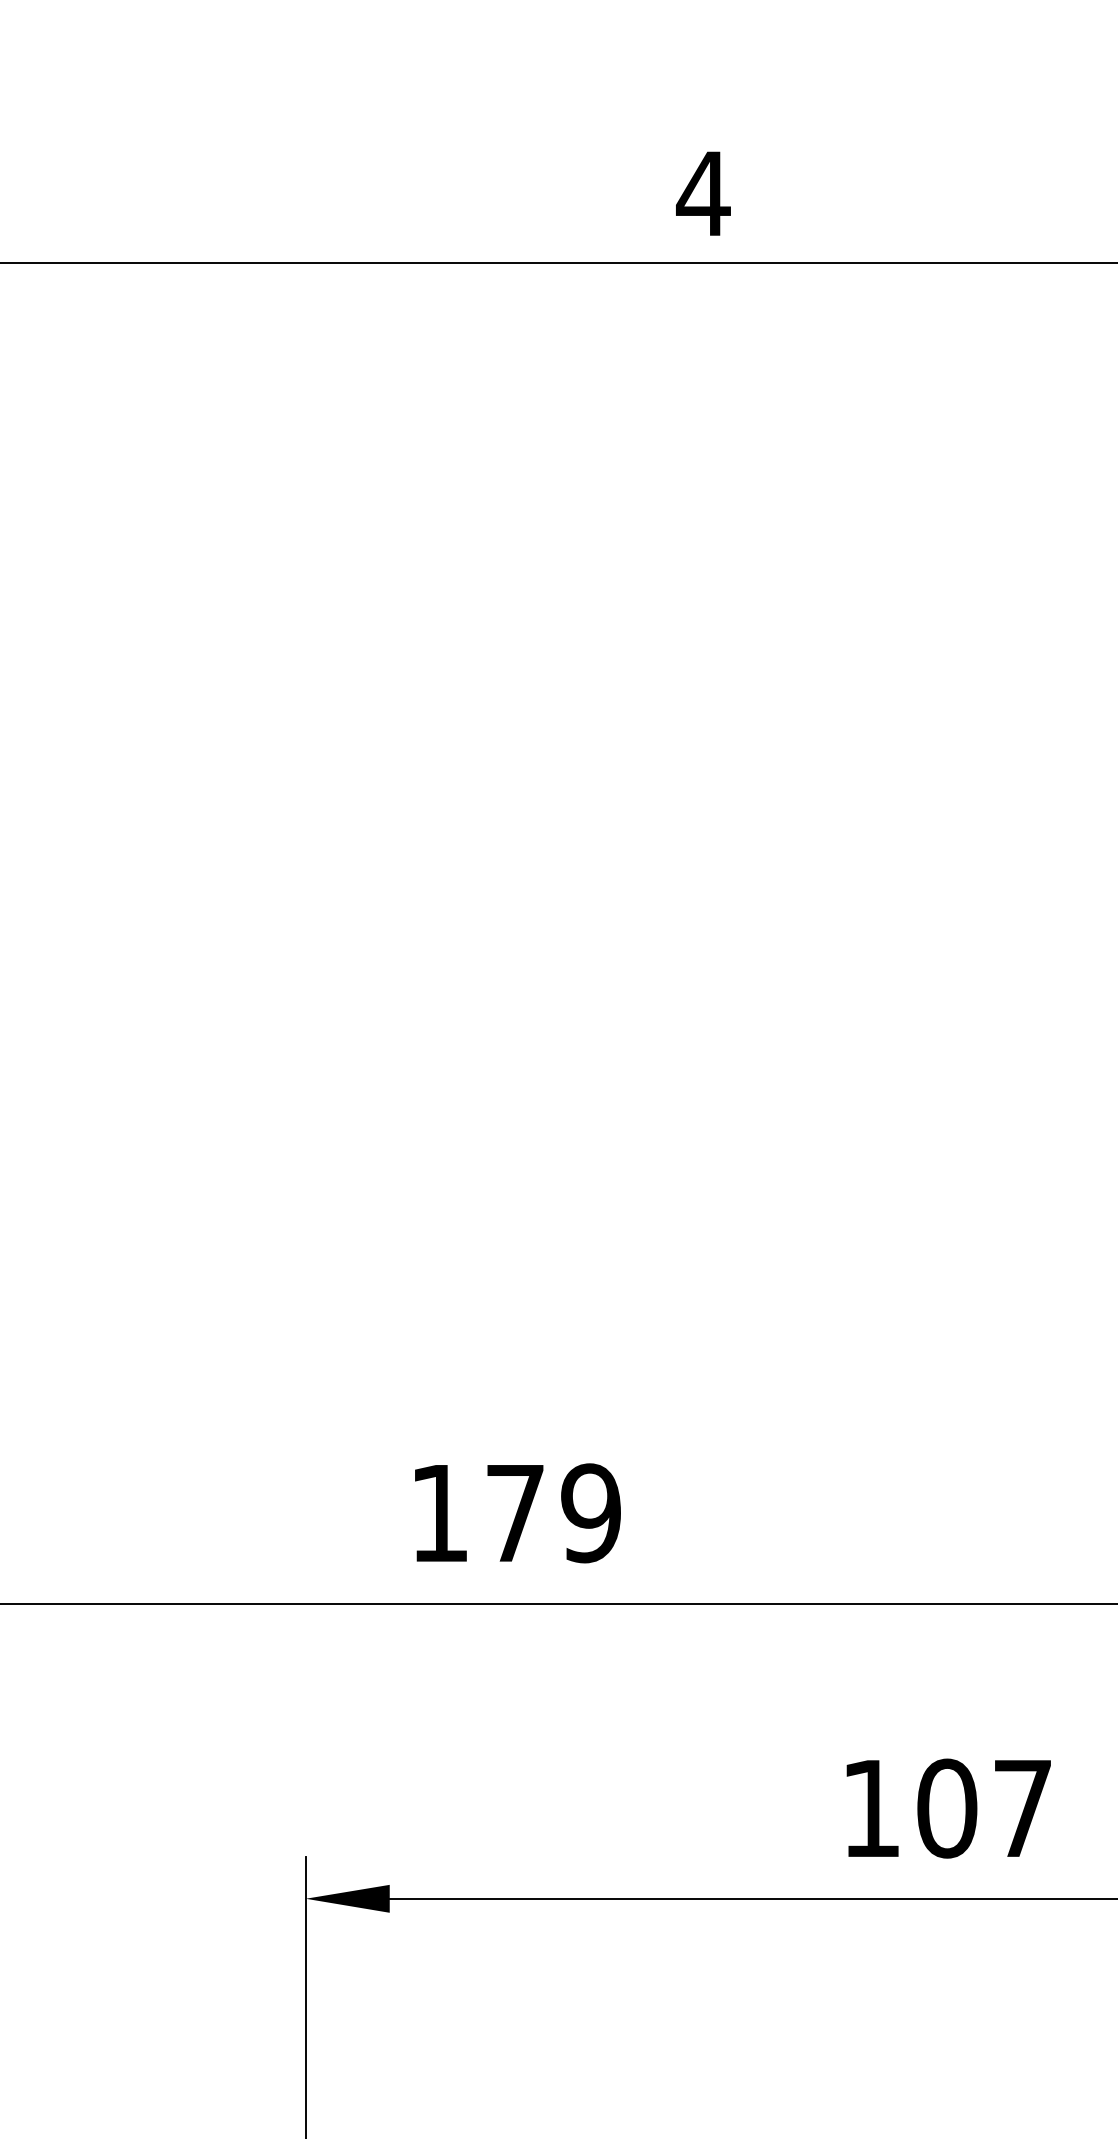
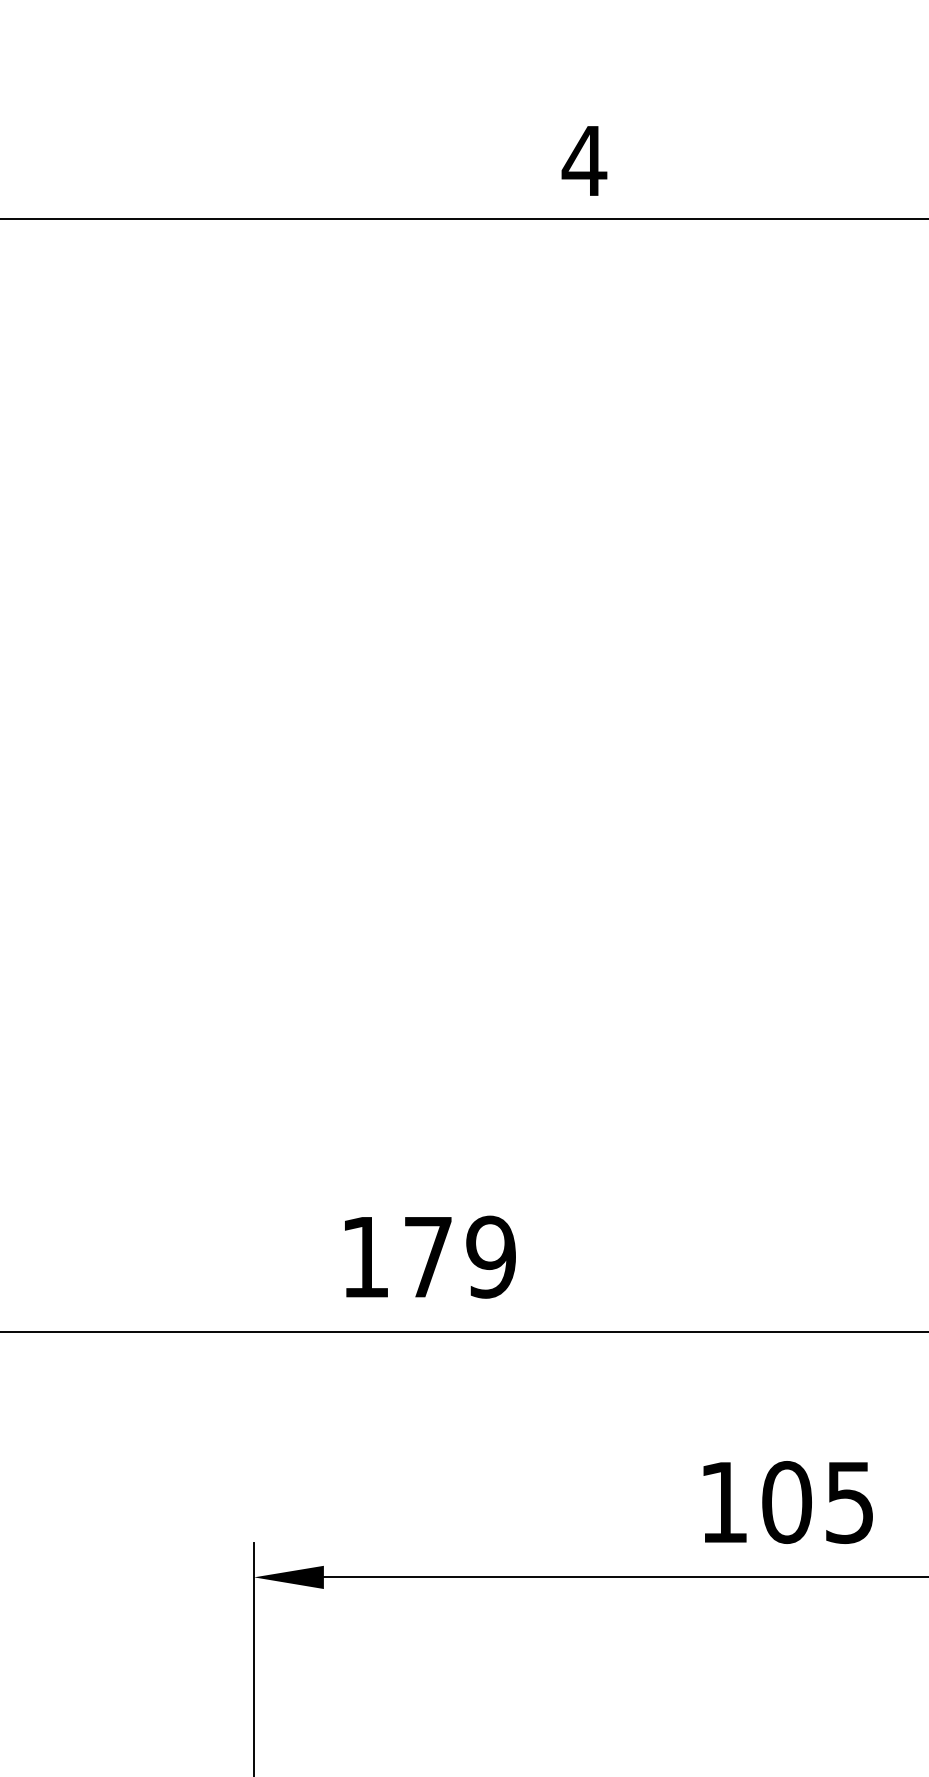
text: (1022, 1809) -> (849, 1503), 107 -> 105

